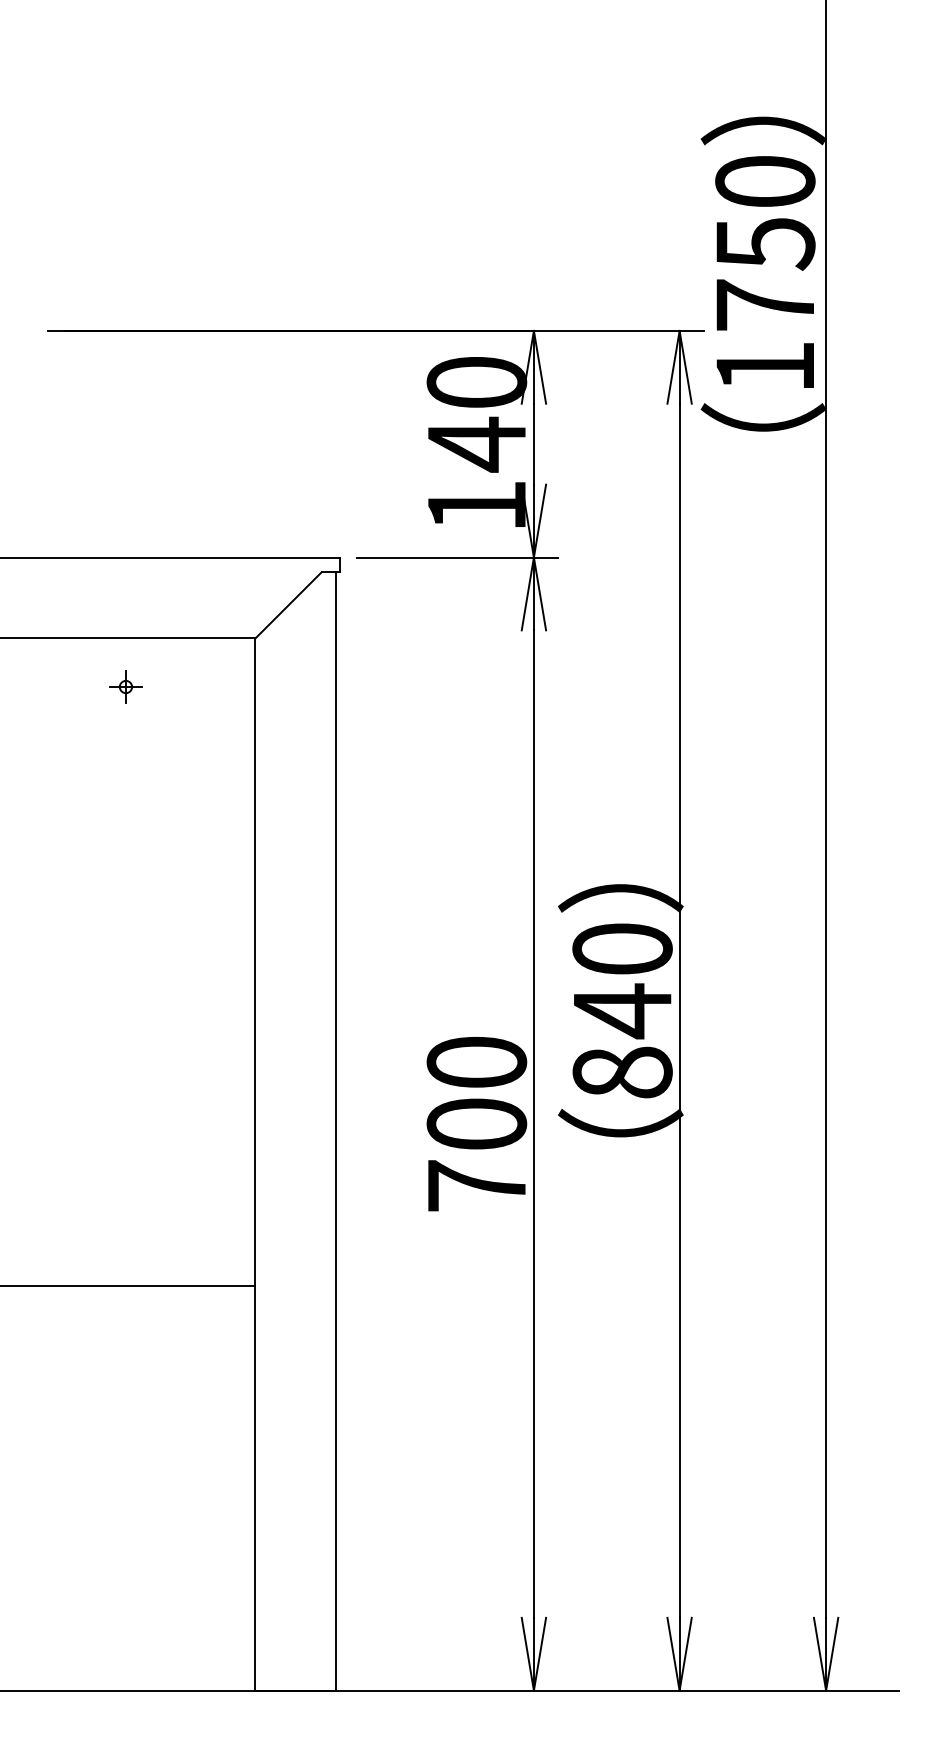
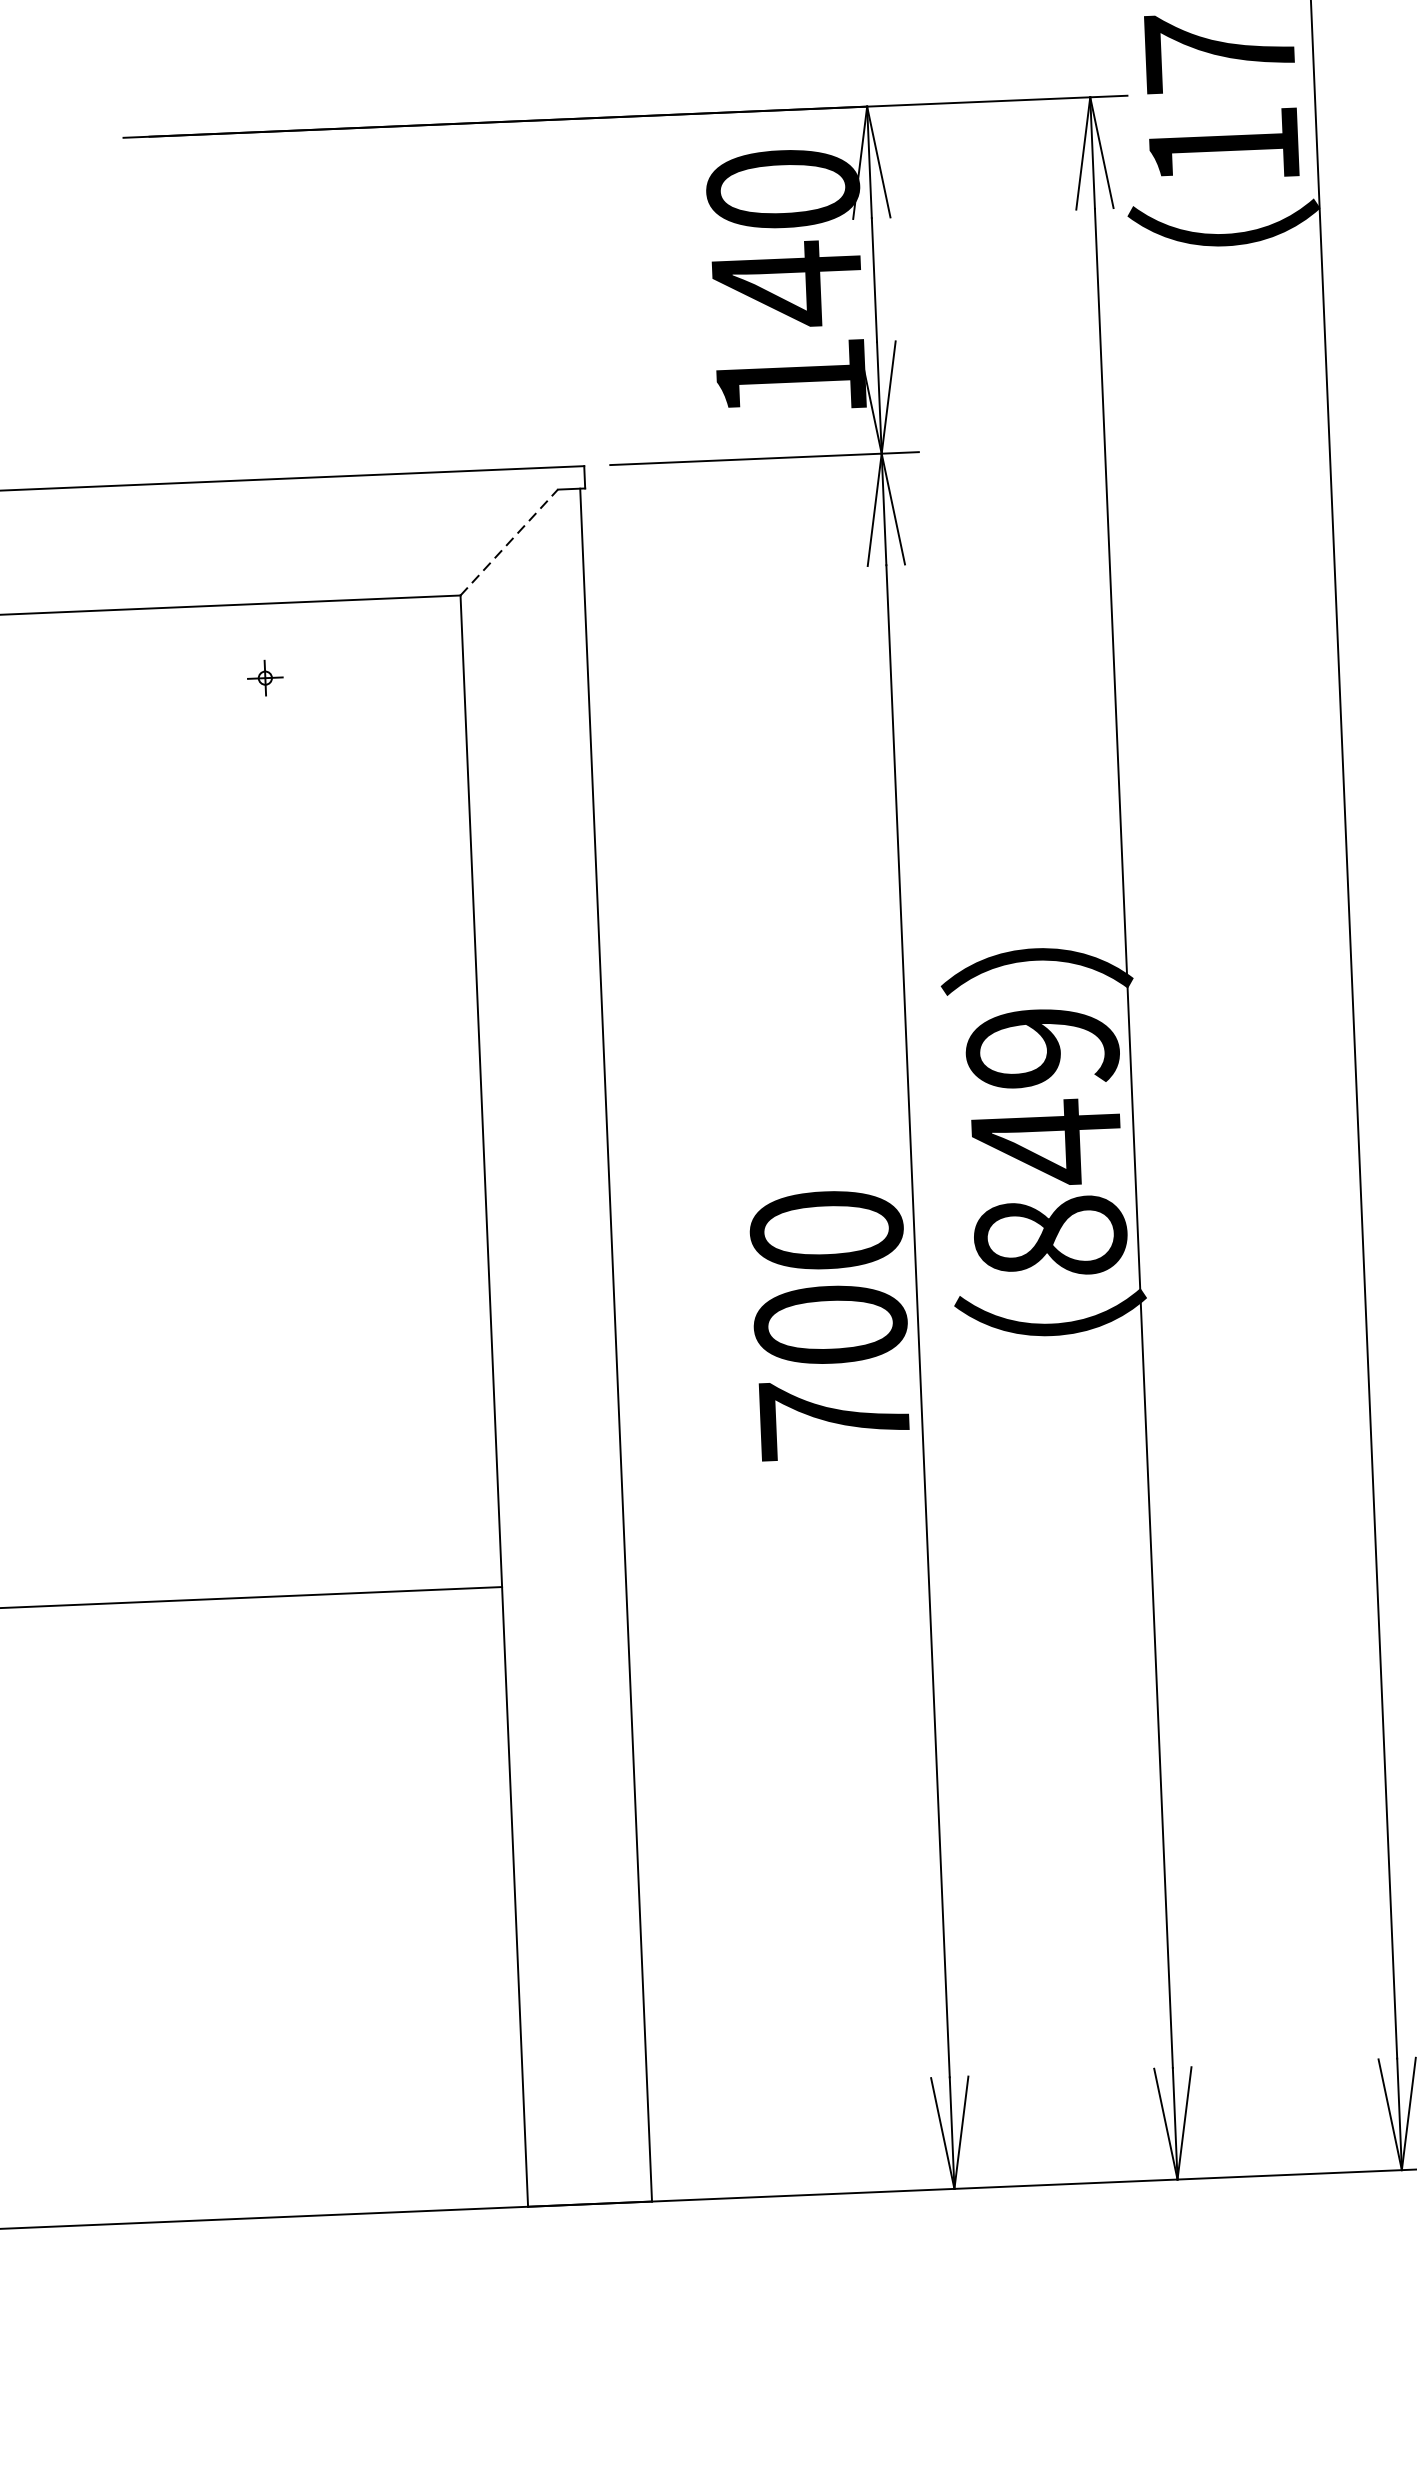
line: (288, 605) -> (508, 542), solid -> dashed
part: (125, 686) -> (264, 677), size x0.7
text: (622, 948) -> (1042, 1046), 840 -> 849

